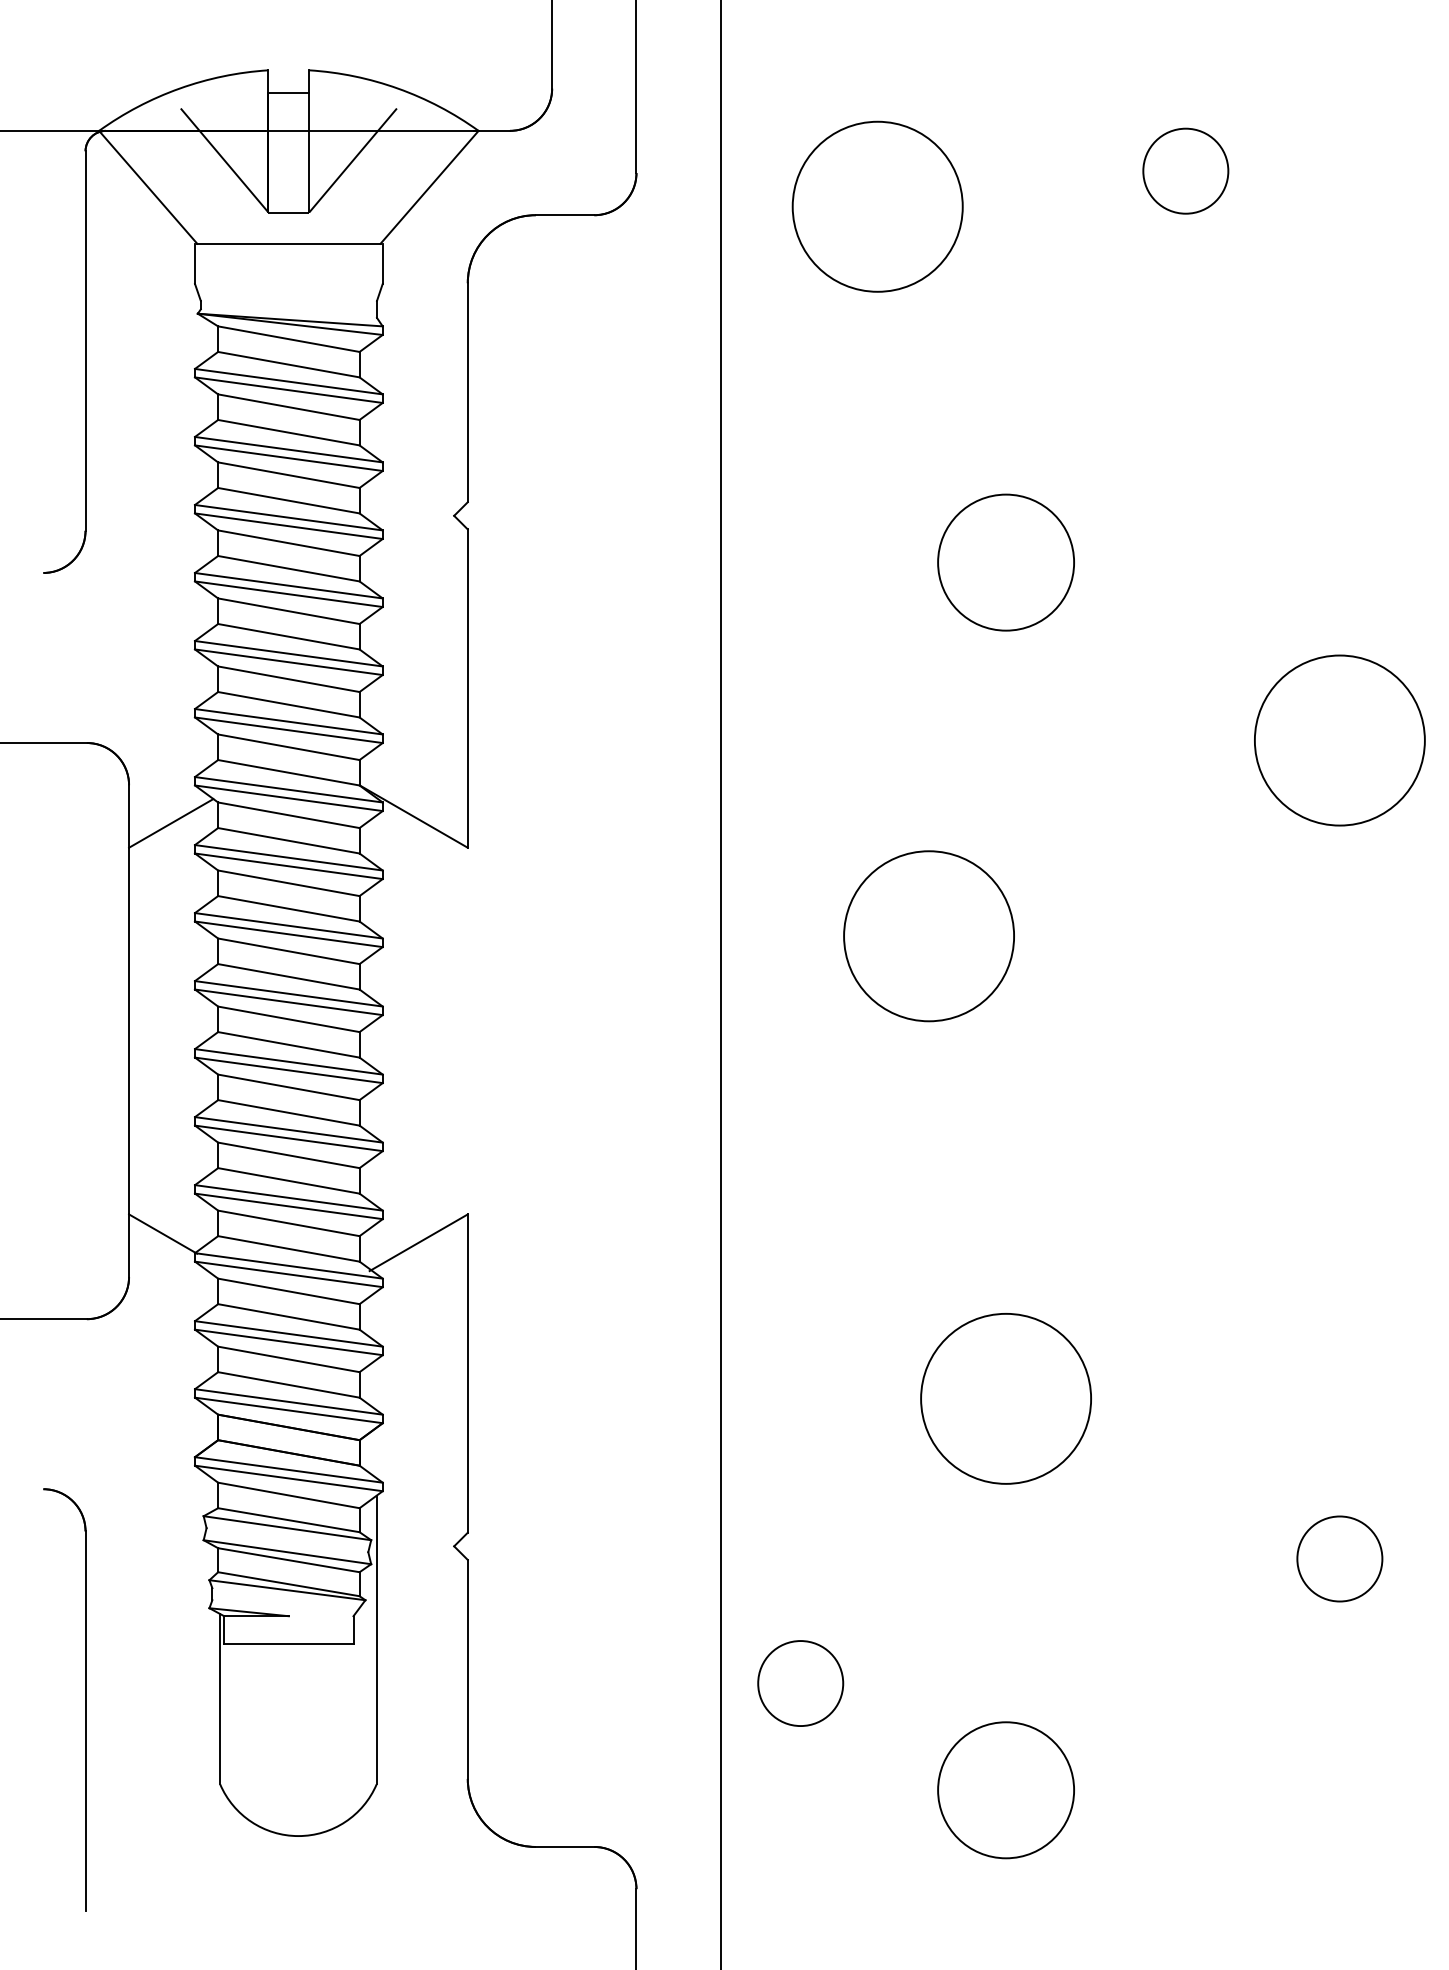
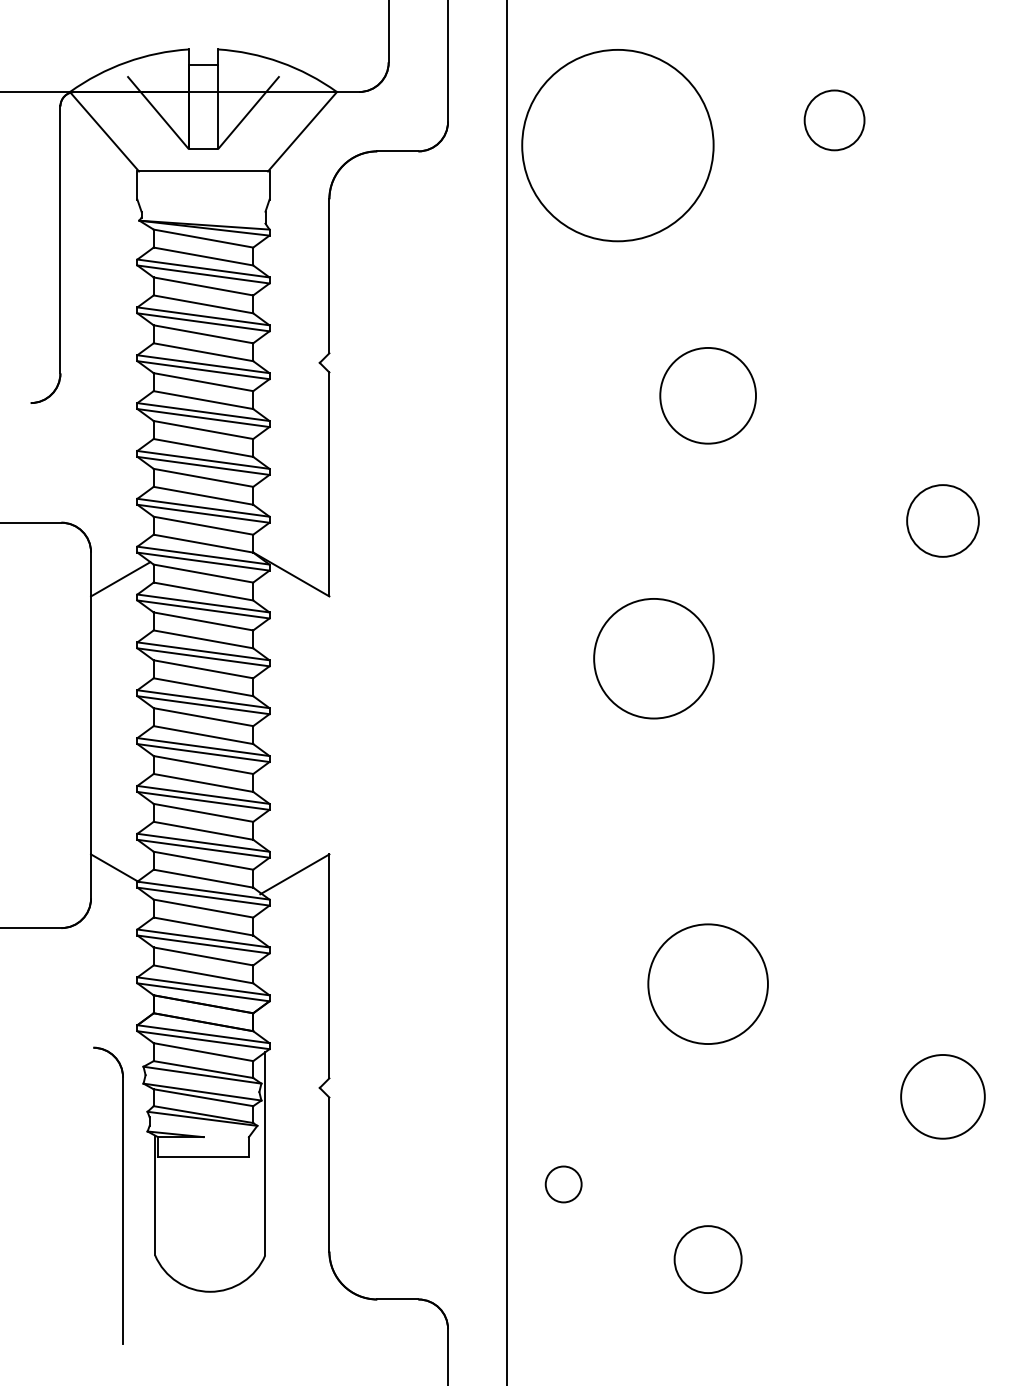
circle: (877, 206) -> (617, 145), size x1.6
circle: (1339, 740) -> (942, 520), size x0.6
circle: (1339, 1558) -> (942, 1096), size x1.4
circle: (800, 1683) -> (563, 1184), size x0.6
part: (85, 1699) -> (123, 1195), moved
circle: (1006, 1790) -> (708, 1259), size x0.7

